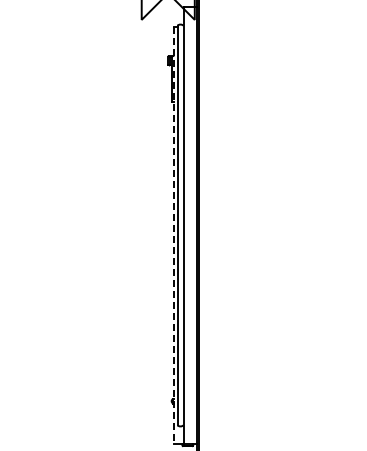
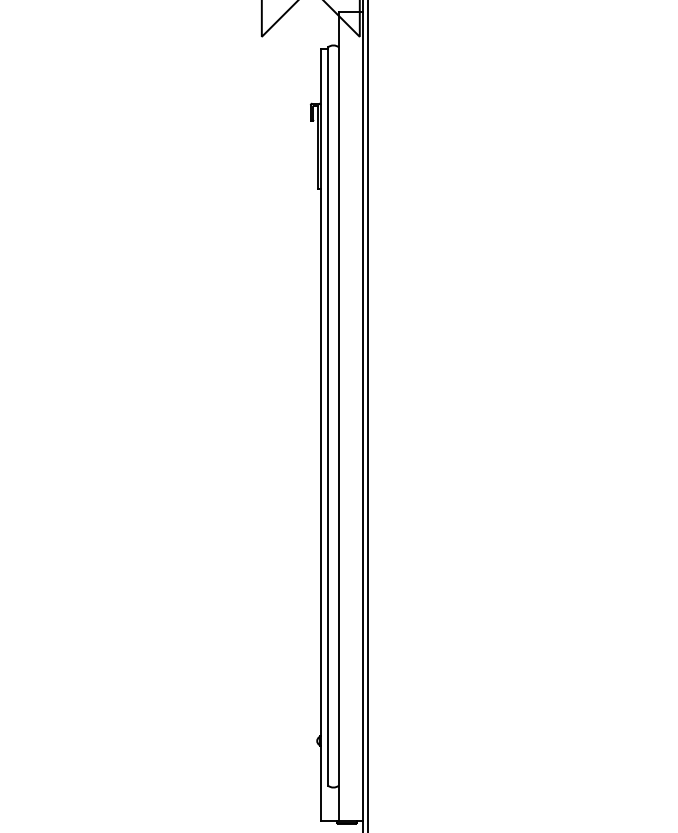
line: (173, 235) -> (320, 434), dashed -> solid

